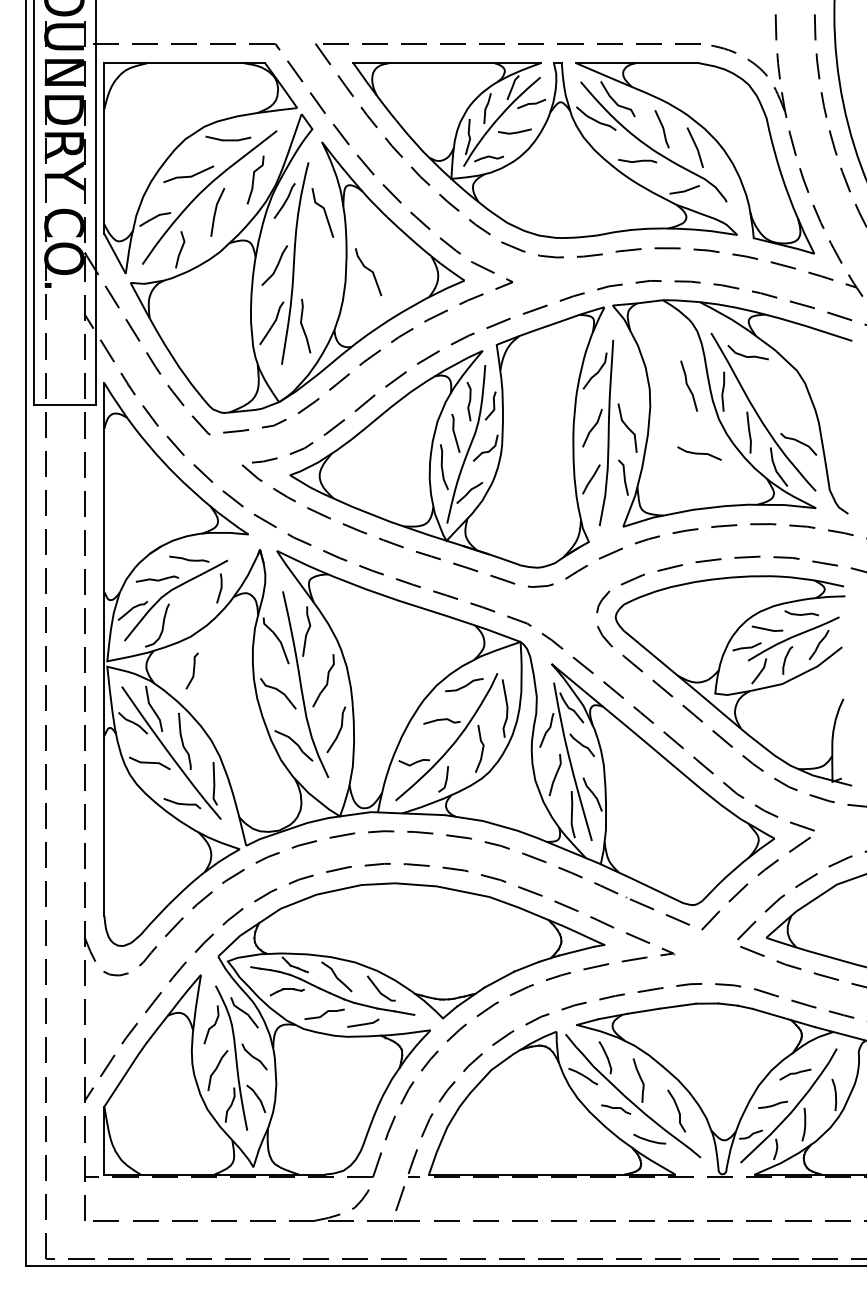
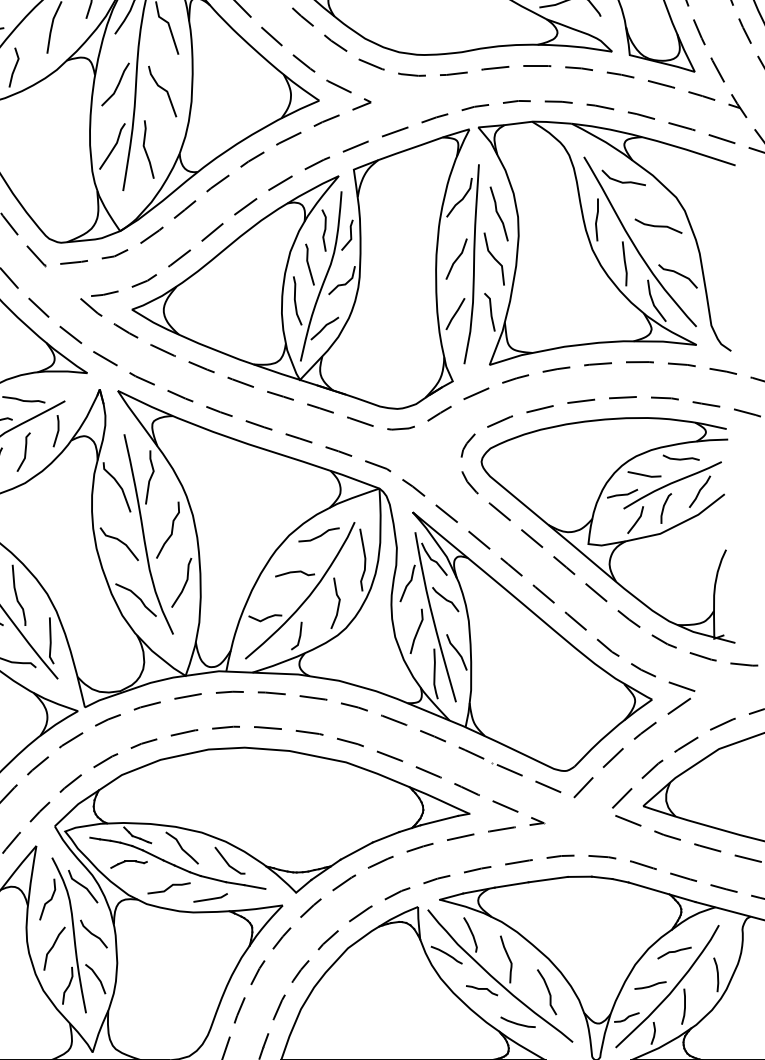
curve: (368, 270) -> (162, 89), moved
curve: (688, 385) -> (498, 213), moved
curve: (699, 453) -> (658, 226), moved
curve: (193, 670) -> (25, 451), moved

